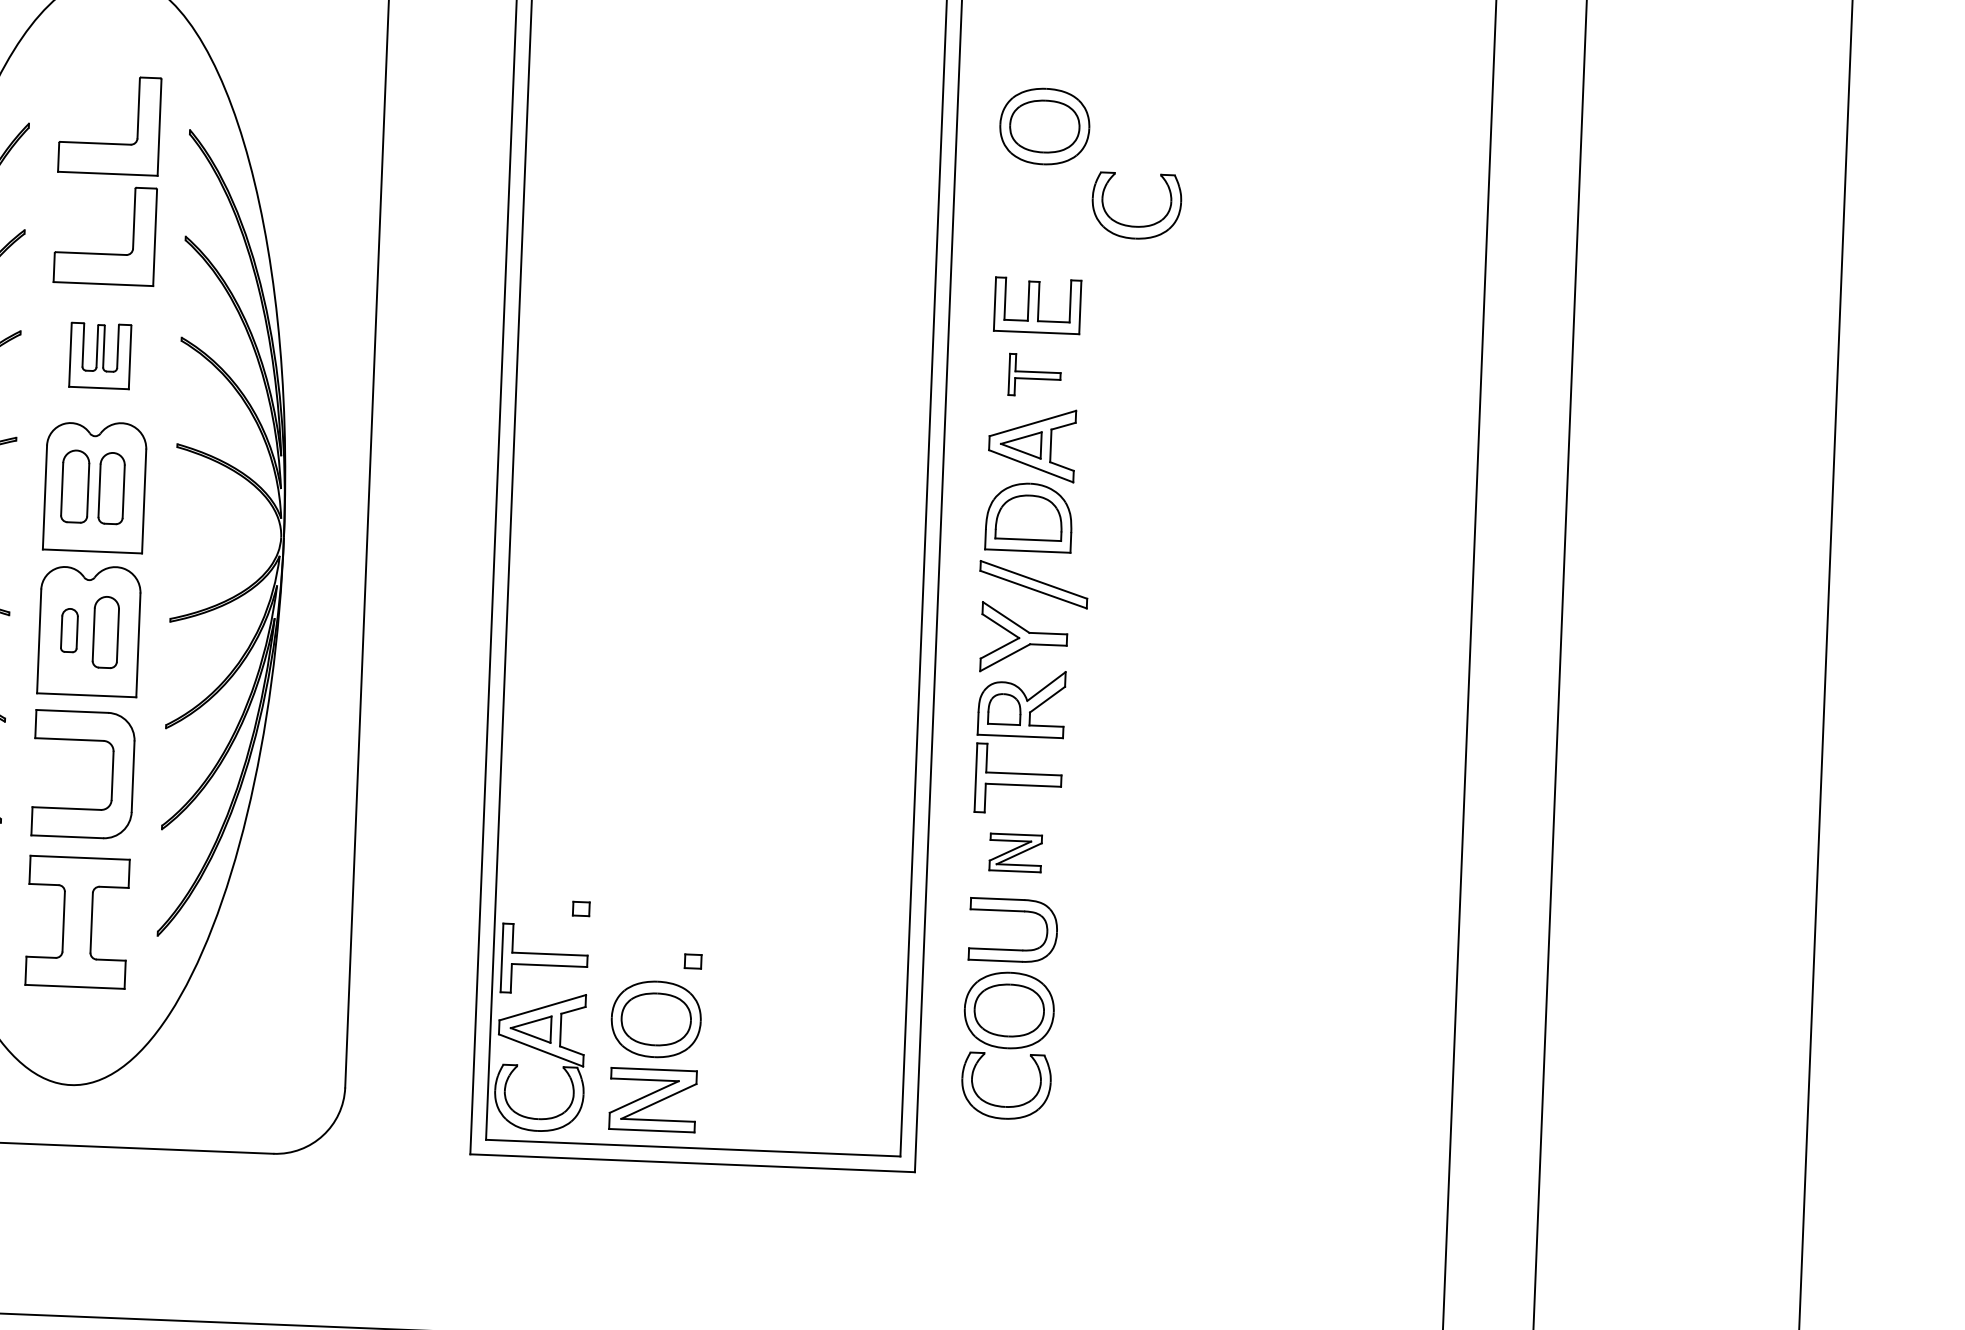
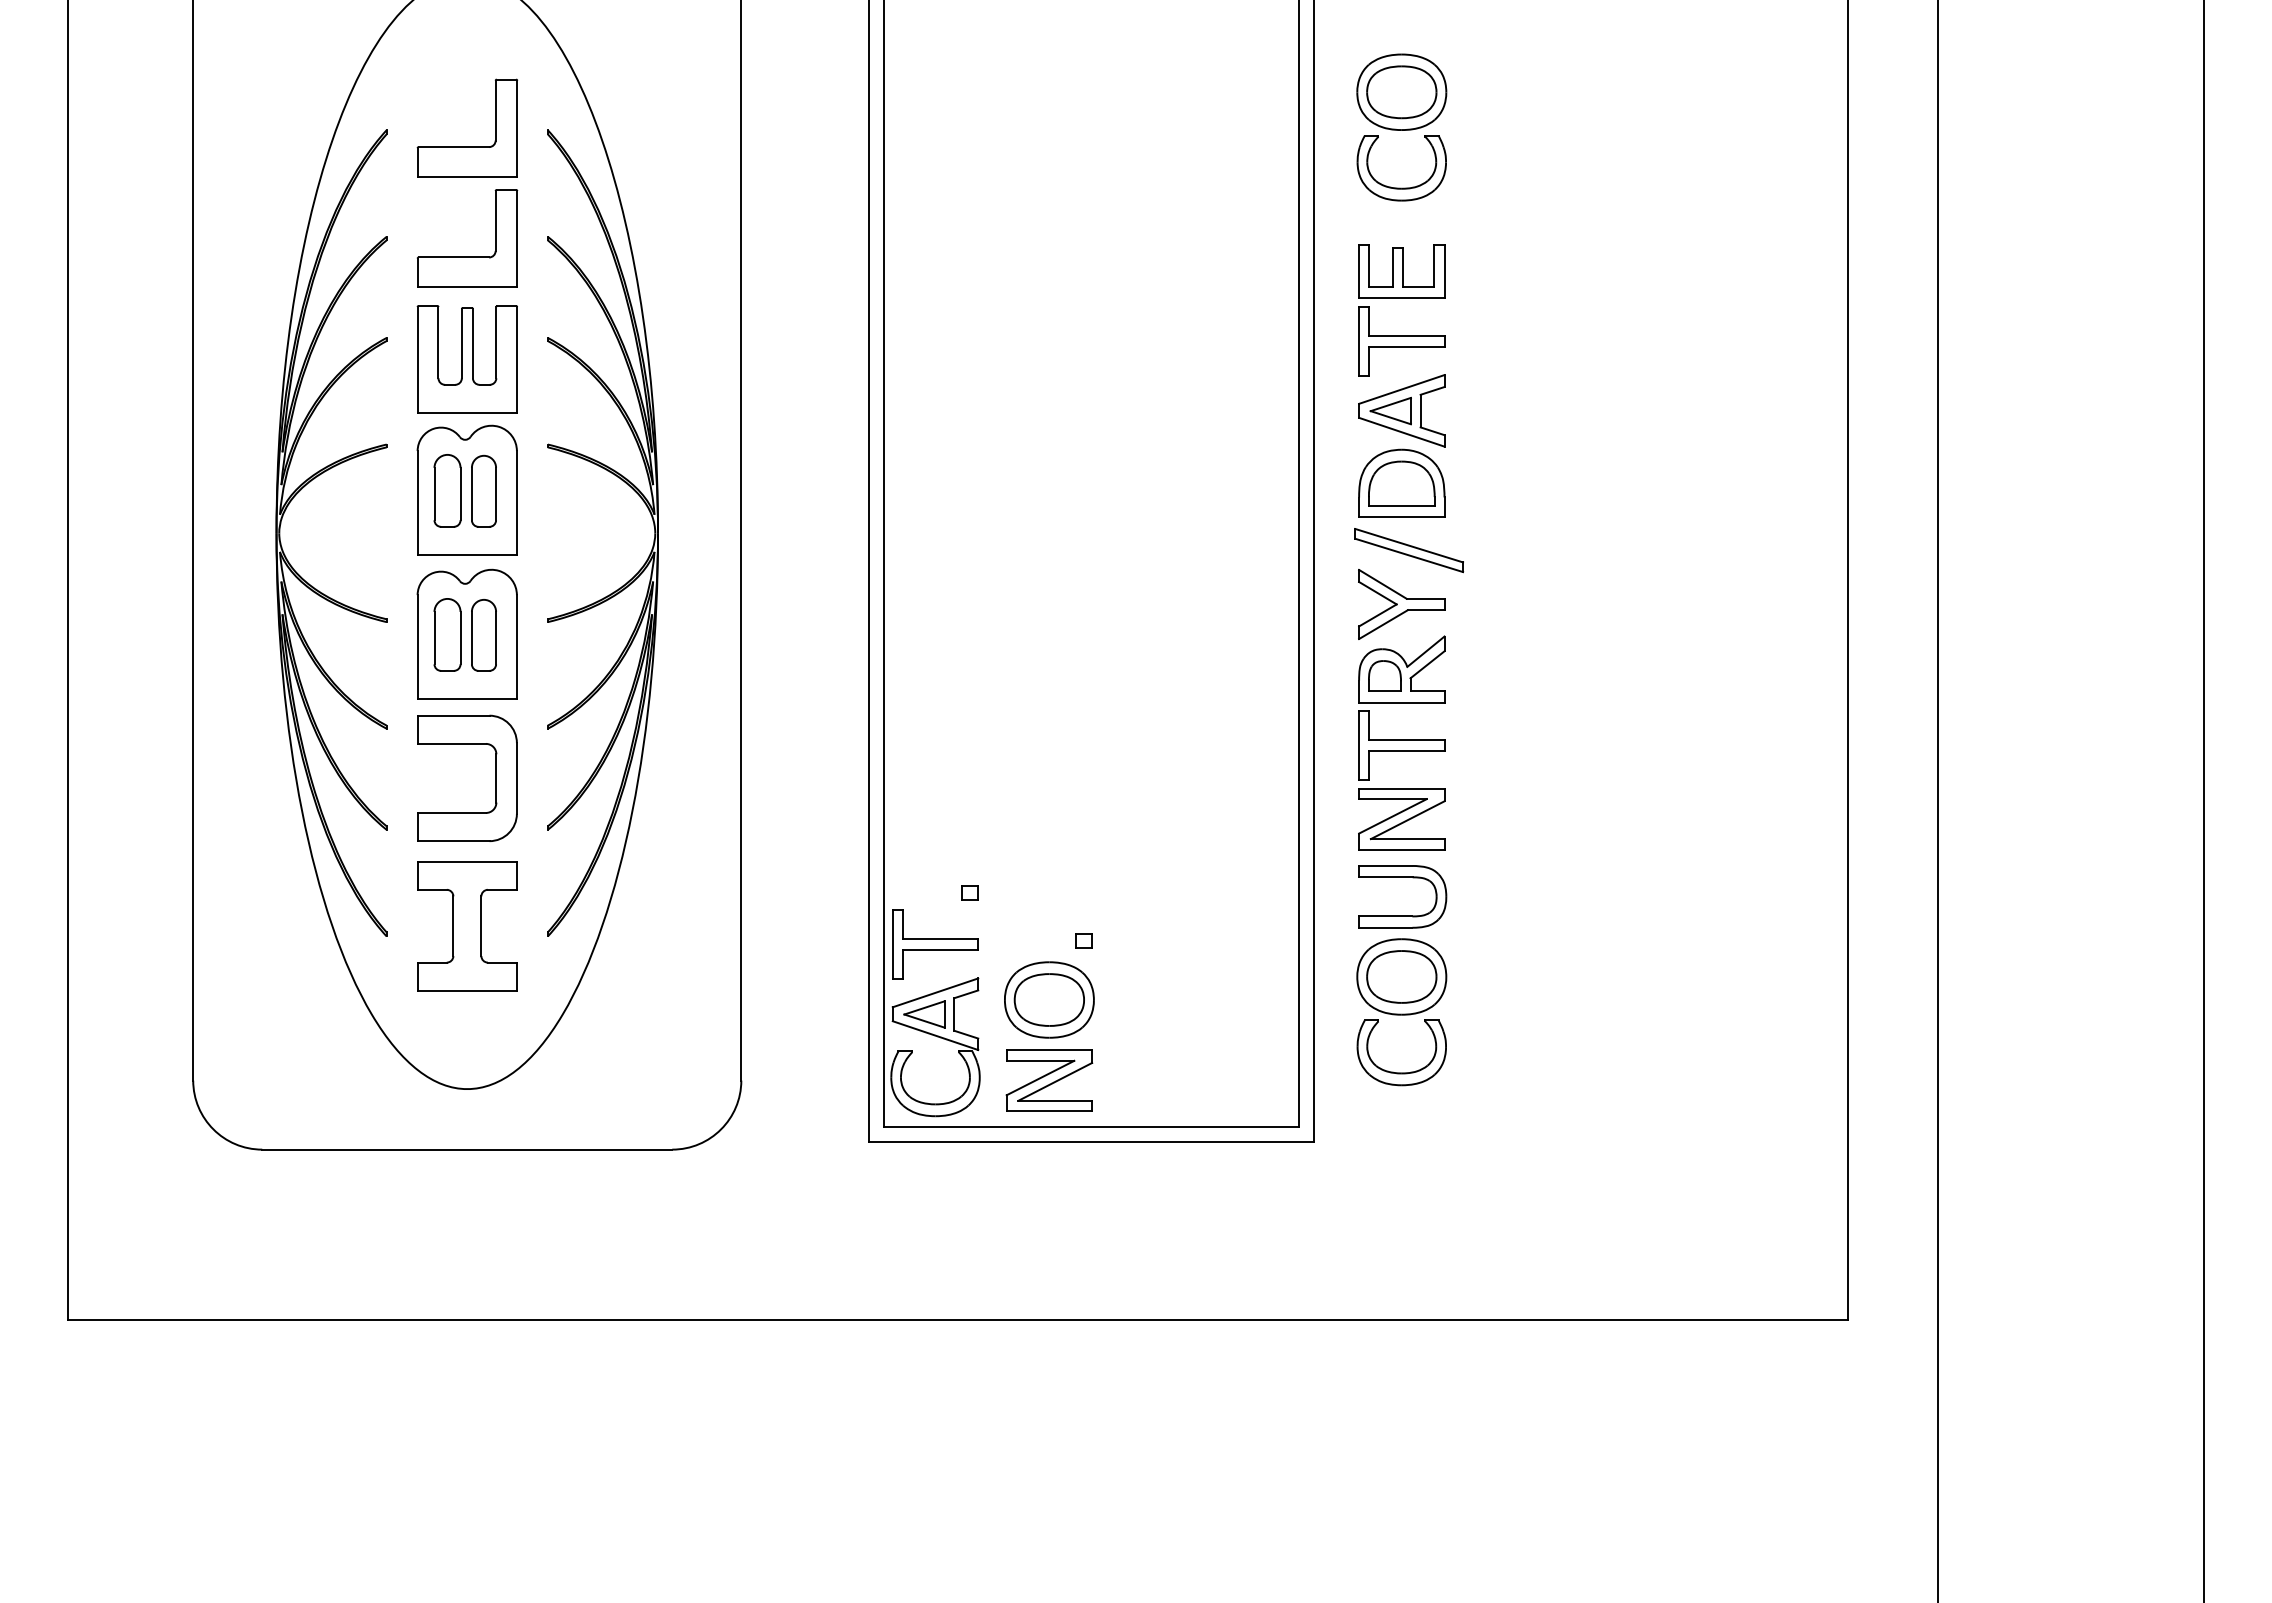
part: (1135, 225) -> (1401, 187), moved
part: (99, 356) -> (466, 359), size x1.67
part: (1034, 375) -> (1401, 341), size x1.67
part: (69, 630) -> (447, 634), size x1.67
part: (1015, 853) -> (1401, 819), size x1.67

